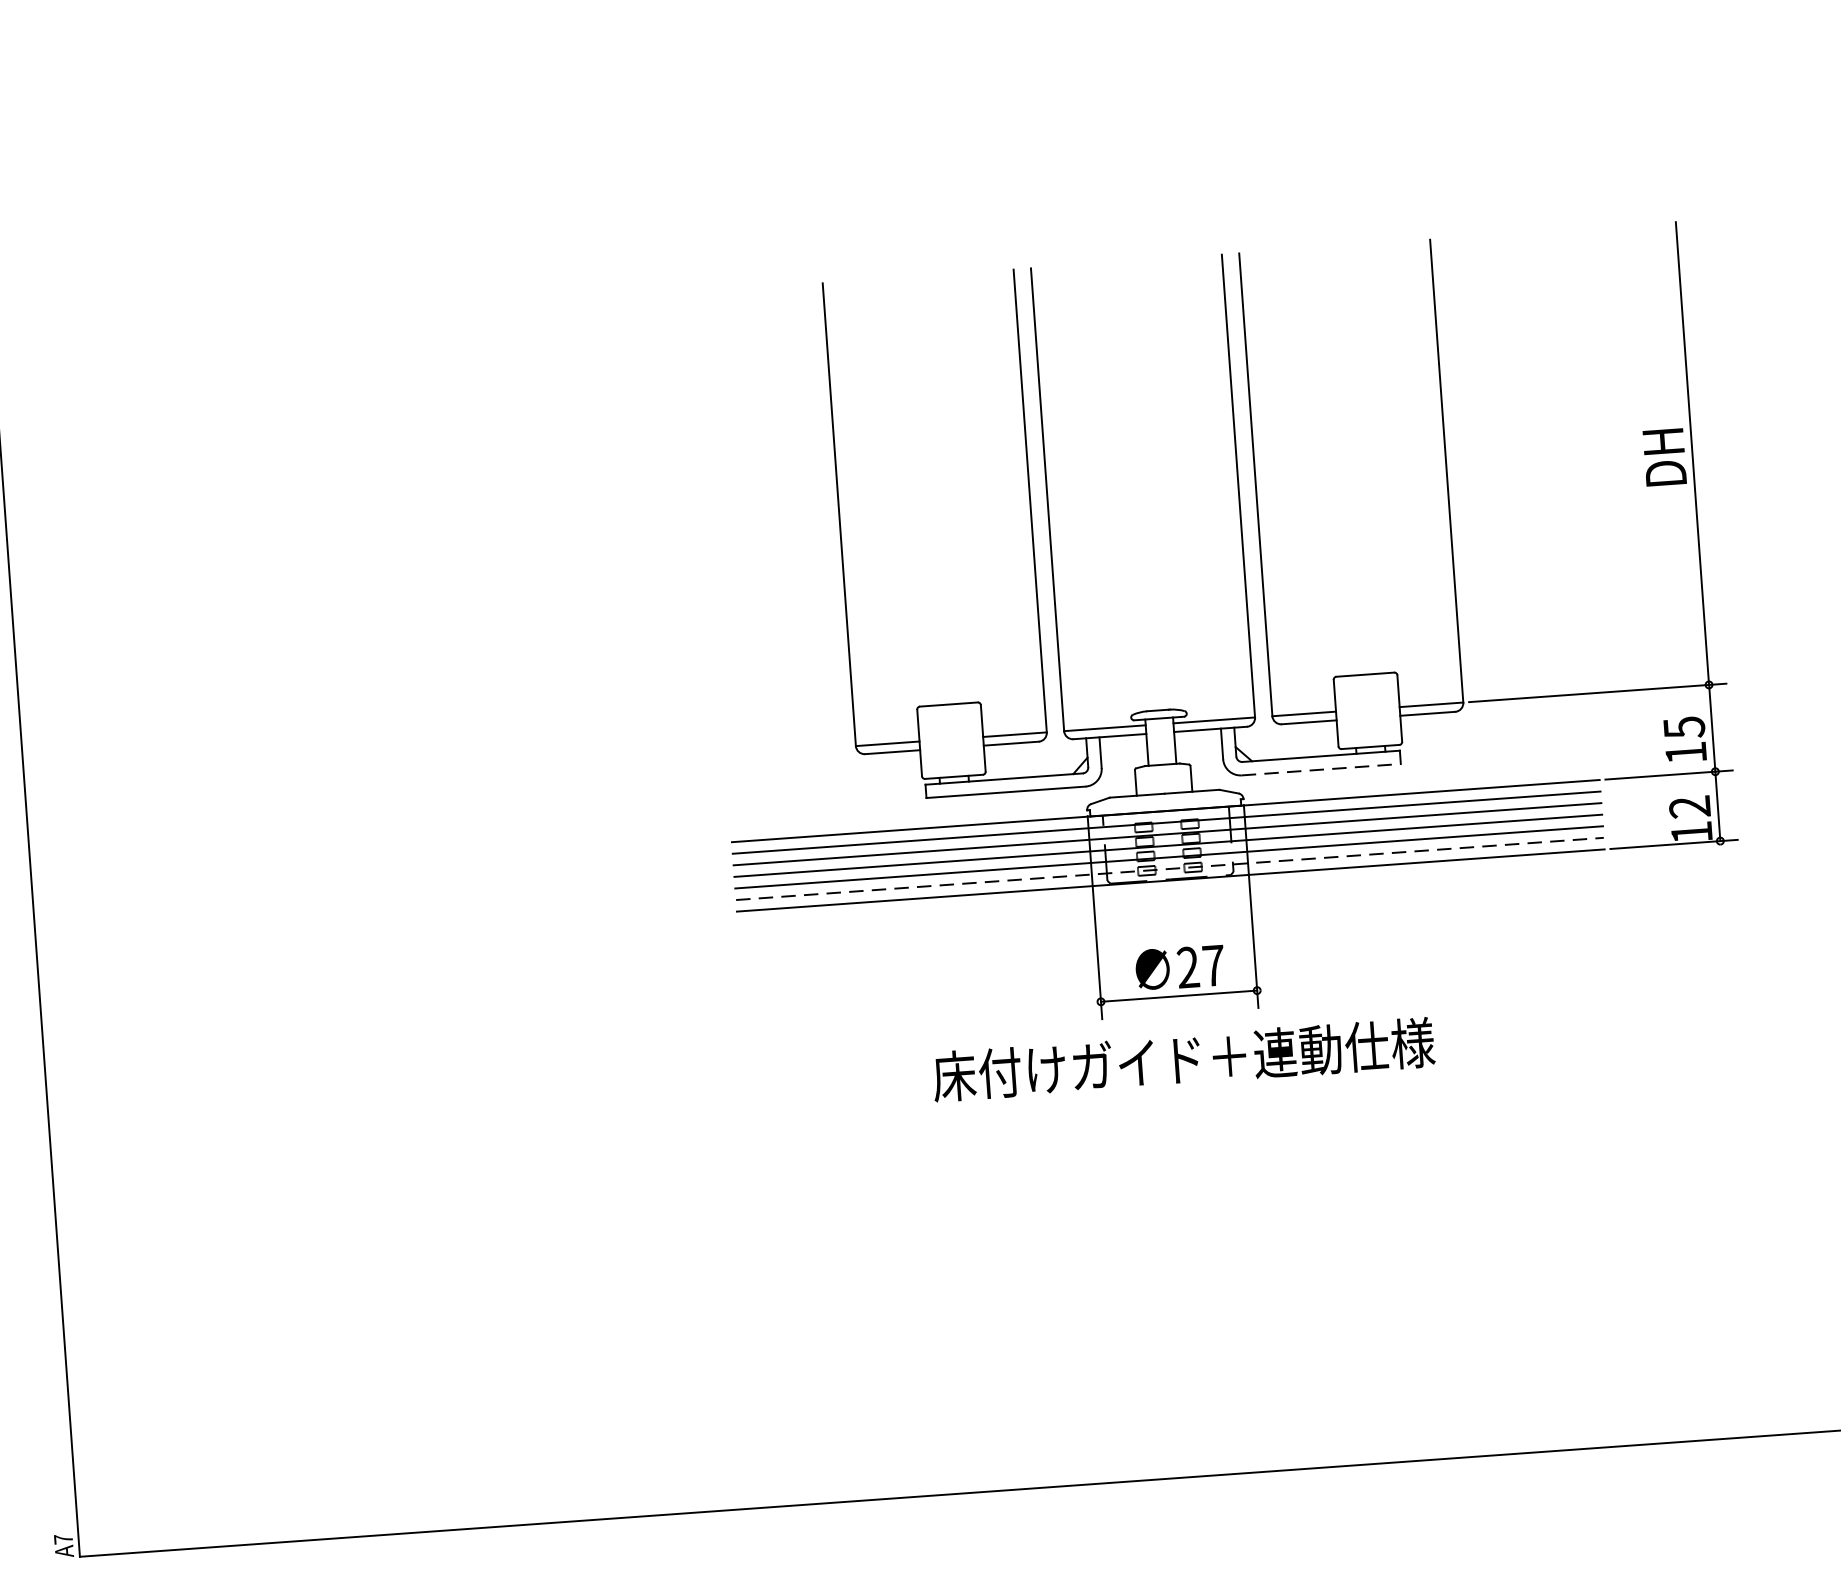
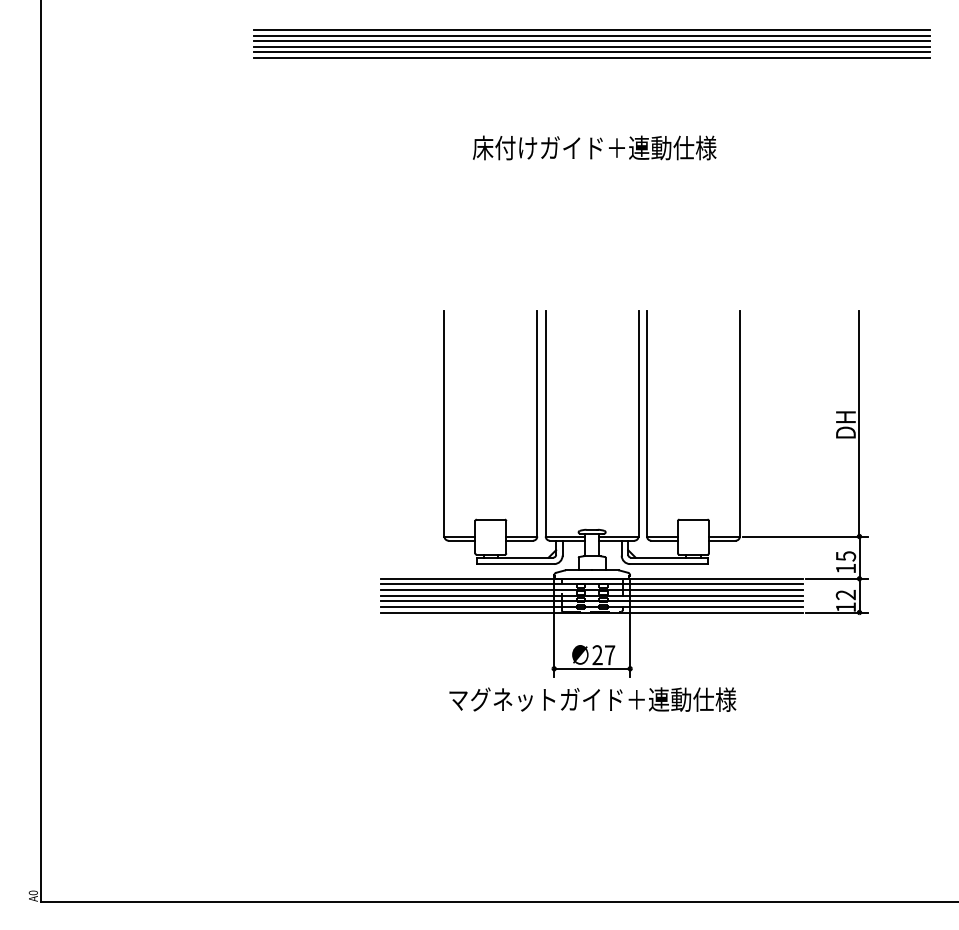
line: (1320, 770) -> (668, 564), dashed -> solid
line: (1170, 868) -> (592, 606), dashed -> solid
text: (1184, 1059) -> (592, 699), 床付けガイド＋連動仕様 -> マグネットガイド＋連動仕様
text: (63, 1538) -> (33, 892), A7 -> A0

